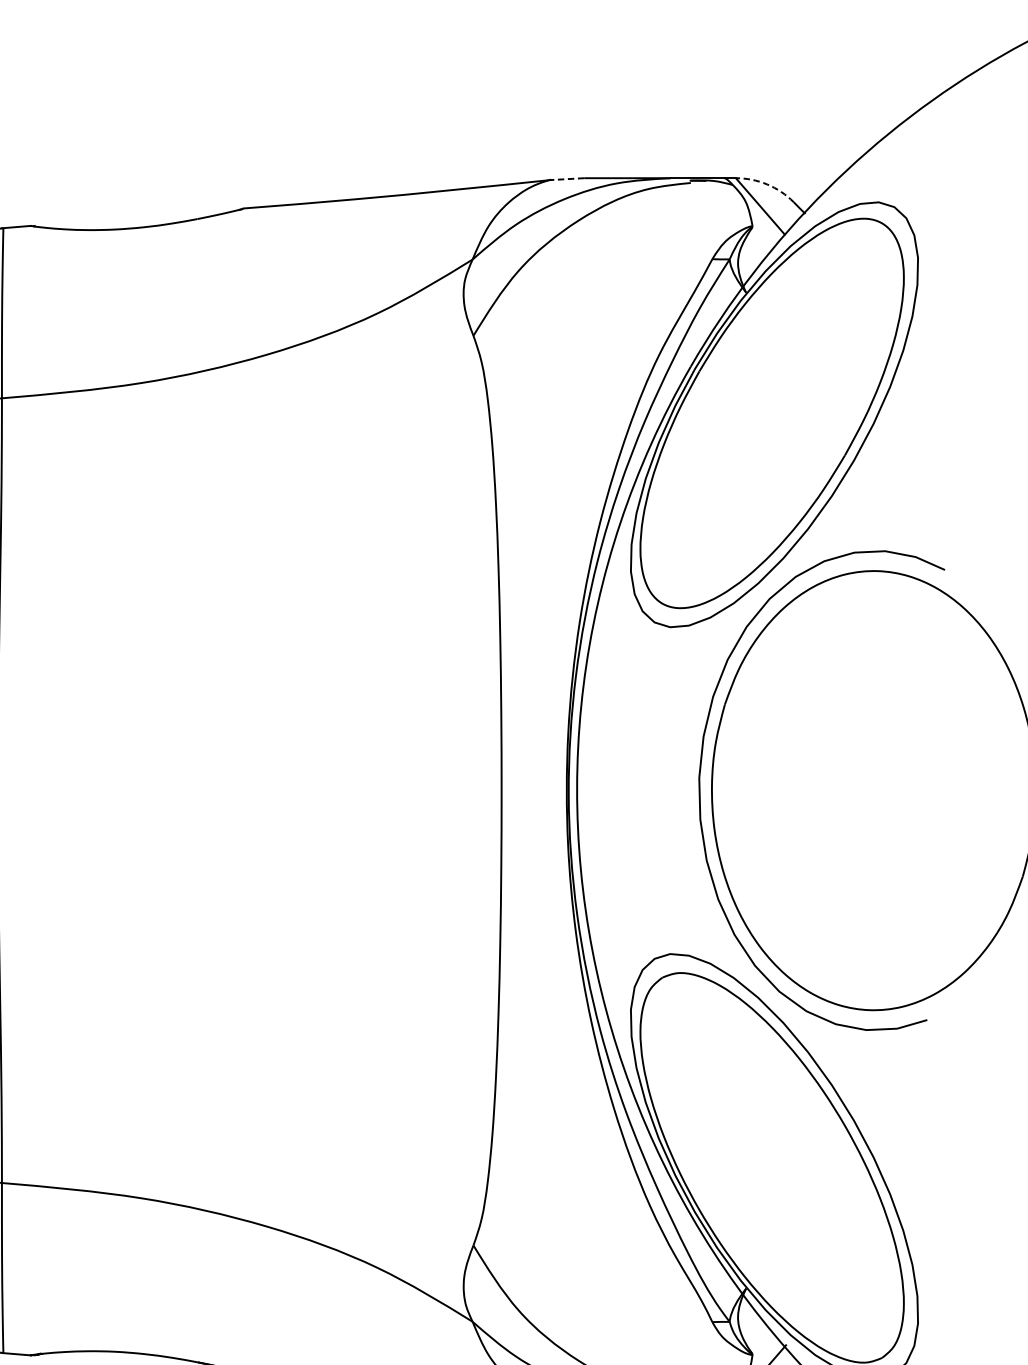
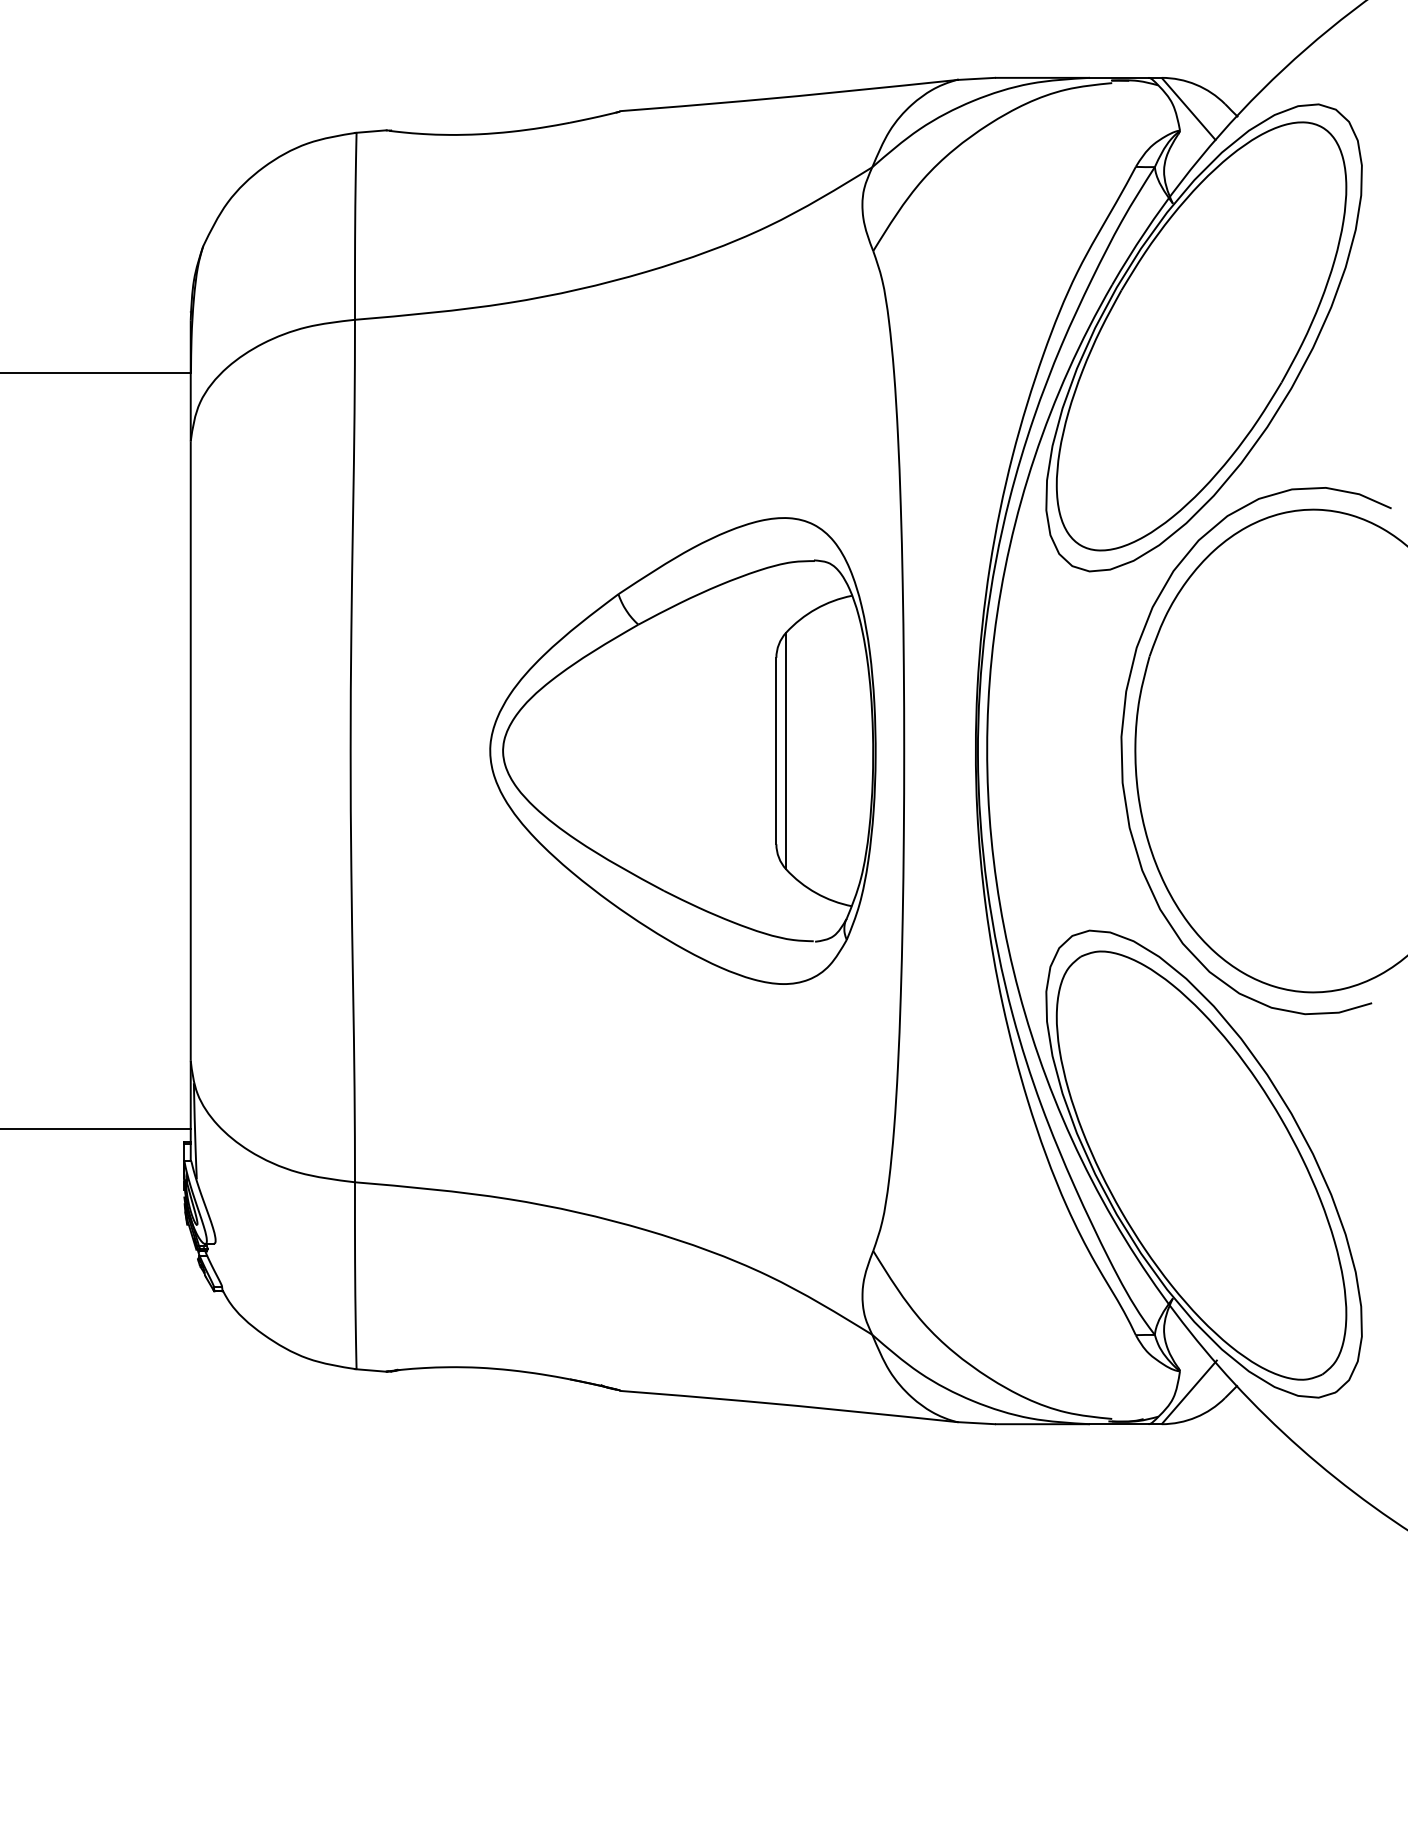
line: (567, 178) -> (976, 78), dashed -> solid
arc: (767, 184) -> (1196, 84), dashed -> solid
part: (299, 790) -> (682, 750), added

